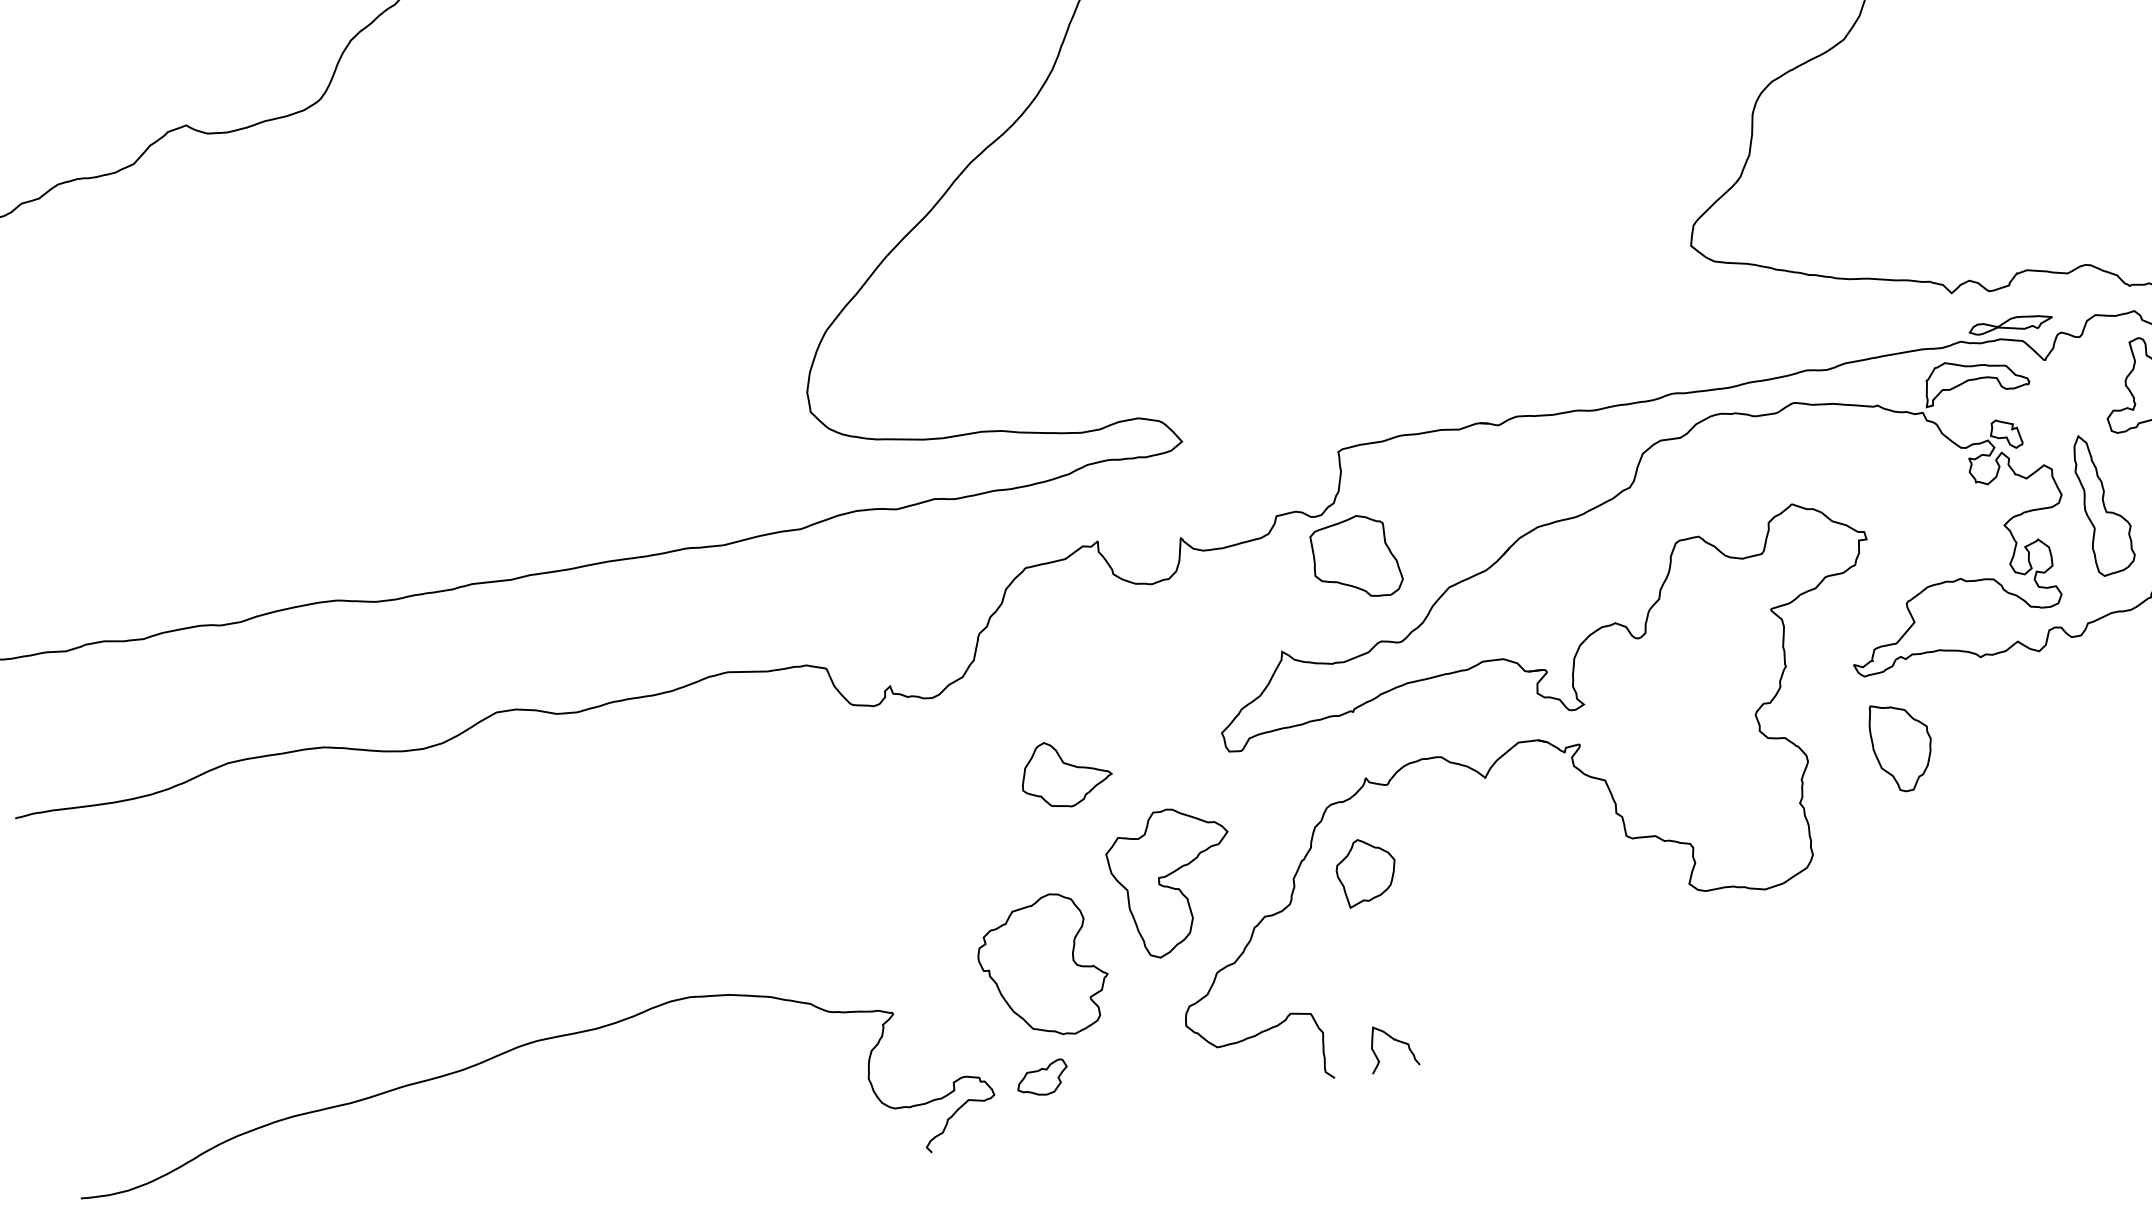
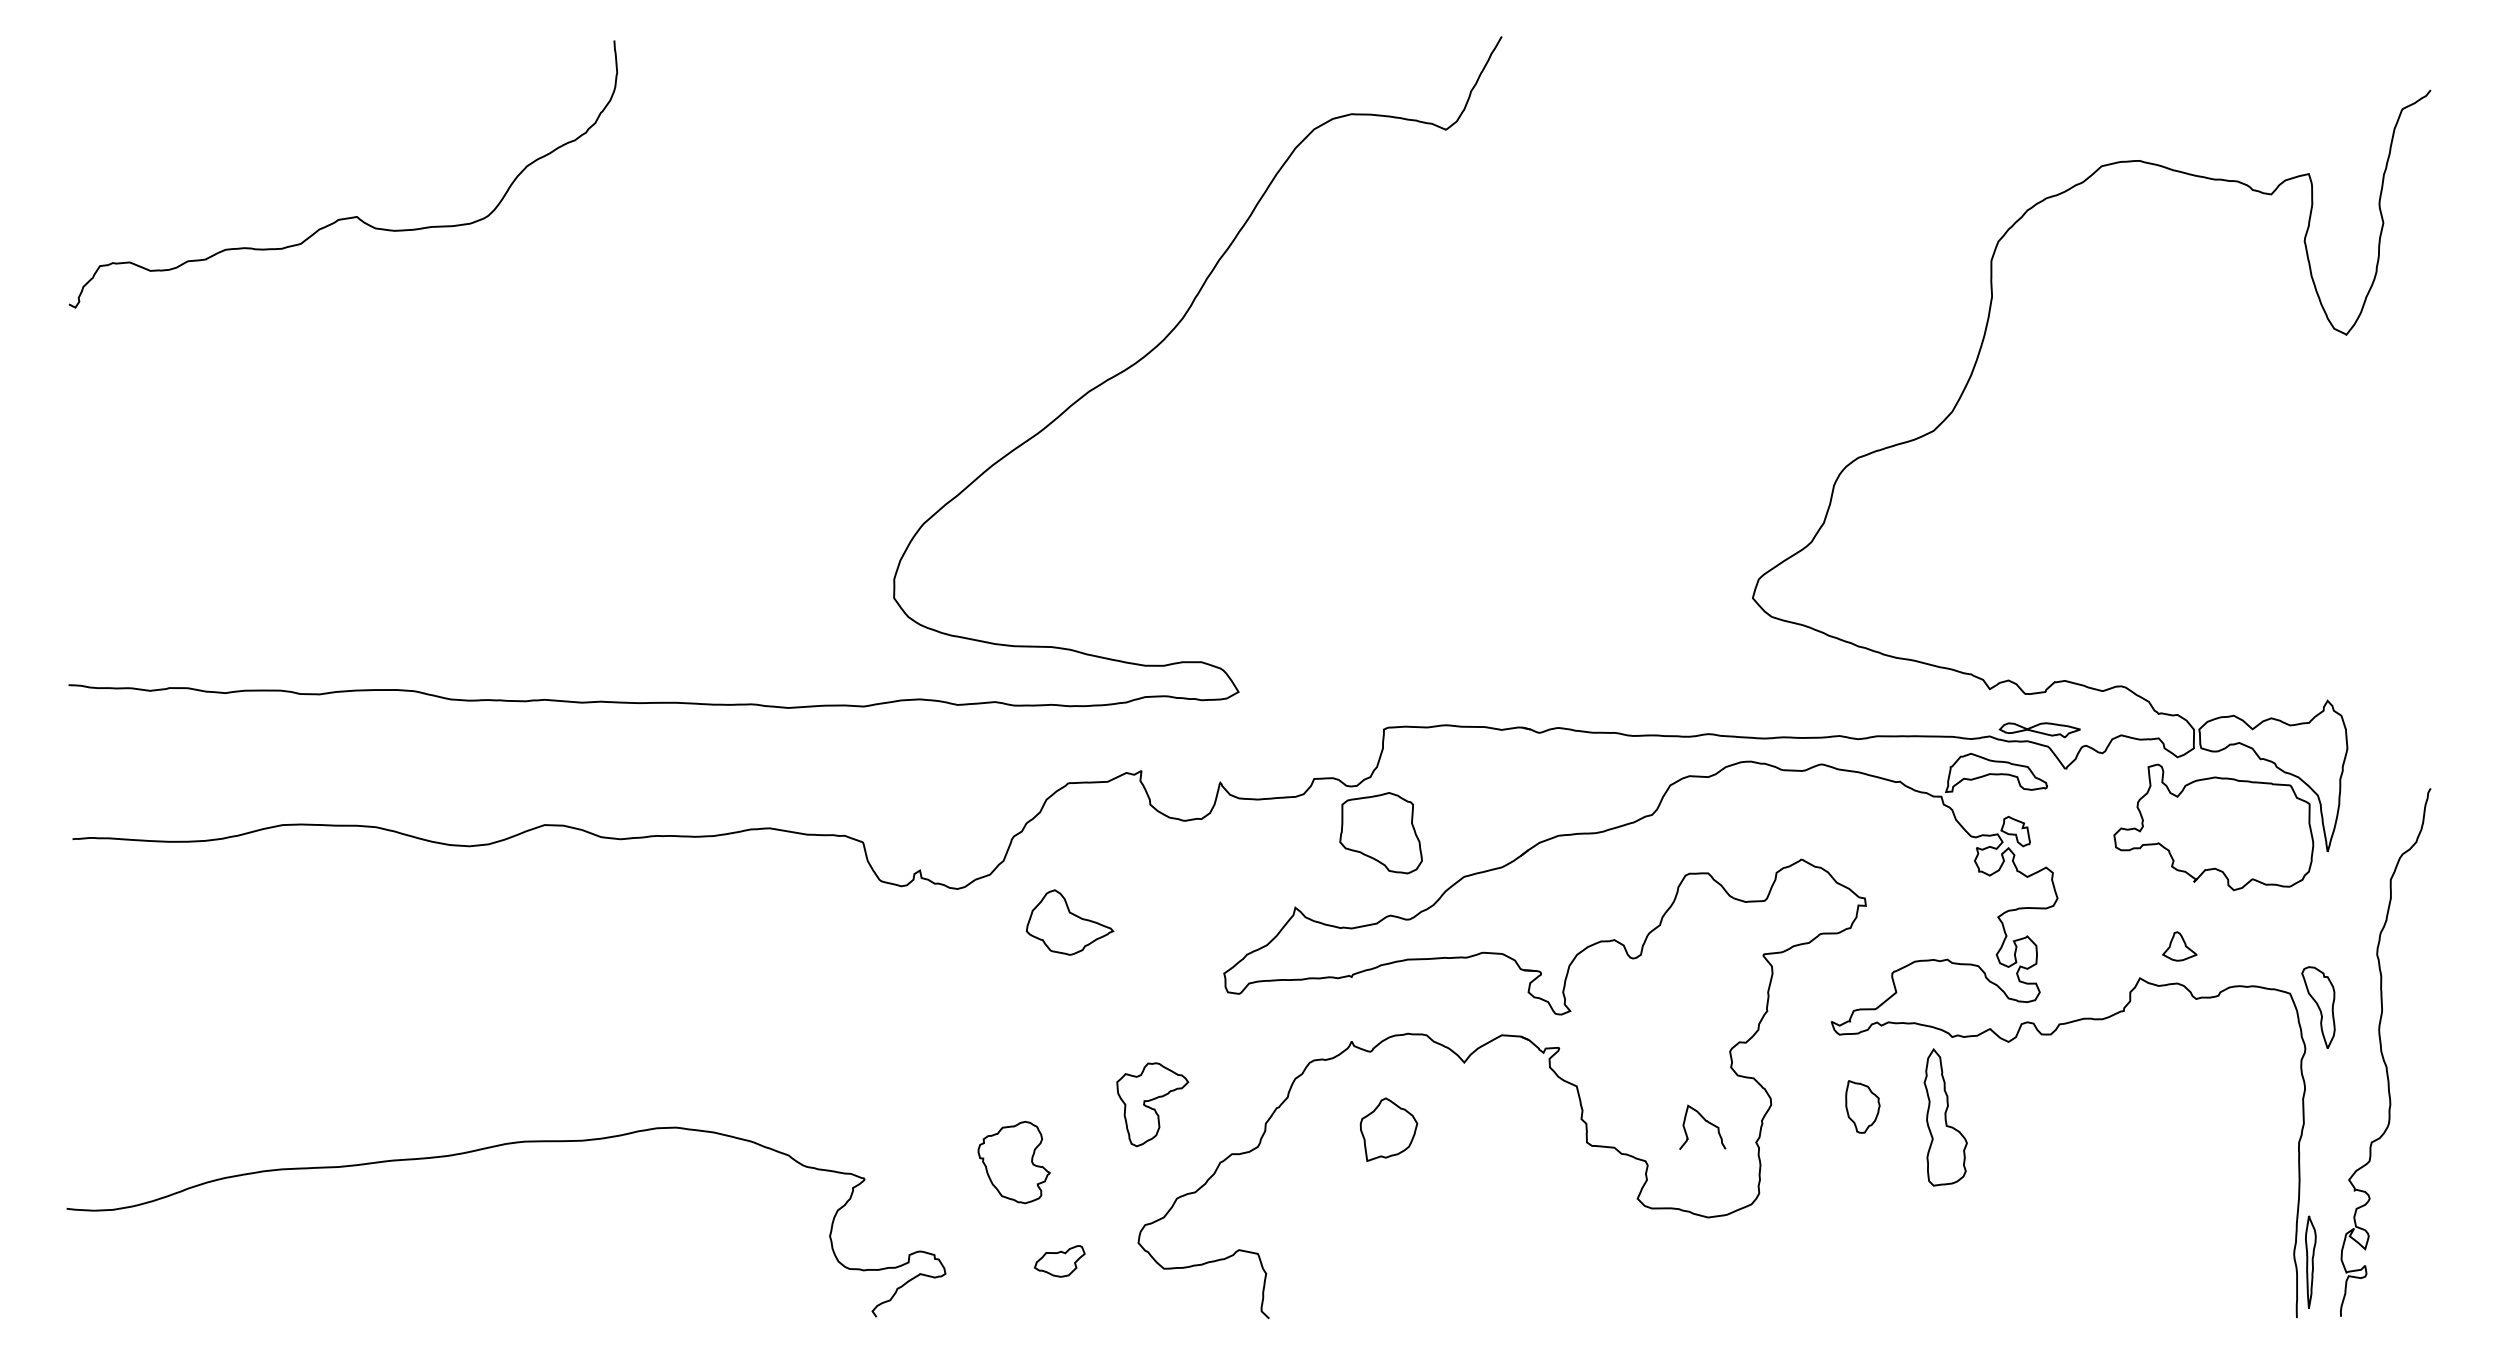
part: (2103, 503) -> (1945, 1117), moved
part: (1901, 745) -> (1862, 1106), size x0.6
part: (1065, 773) -> (1069, 922), moved
part: (1366, 871) -> (1388, 1129), moved
part: (1173, 881) -> (1152, 1104), size x0.6
part: (1042, 967) -> (1013, 1162), size x0.6
curve: (1395, 1041) -> (1706, 1122), moved
part: (1042, 1079) -> (1059, 1261), moved

